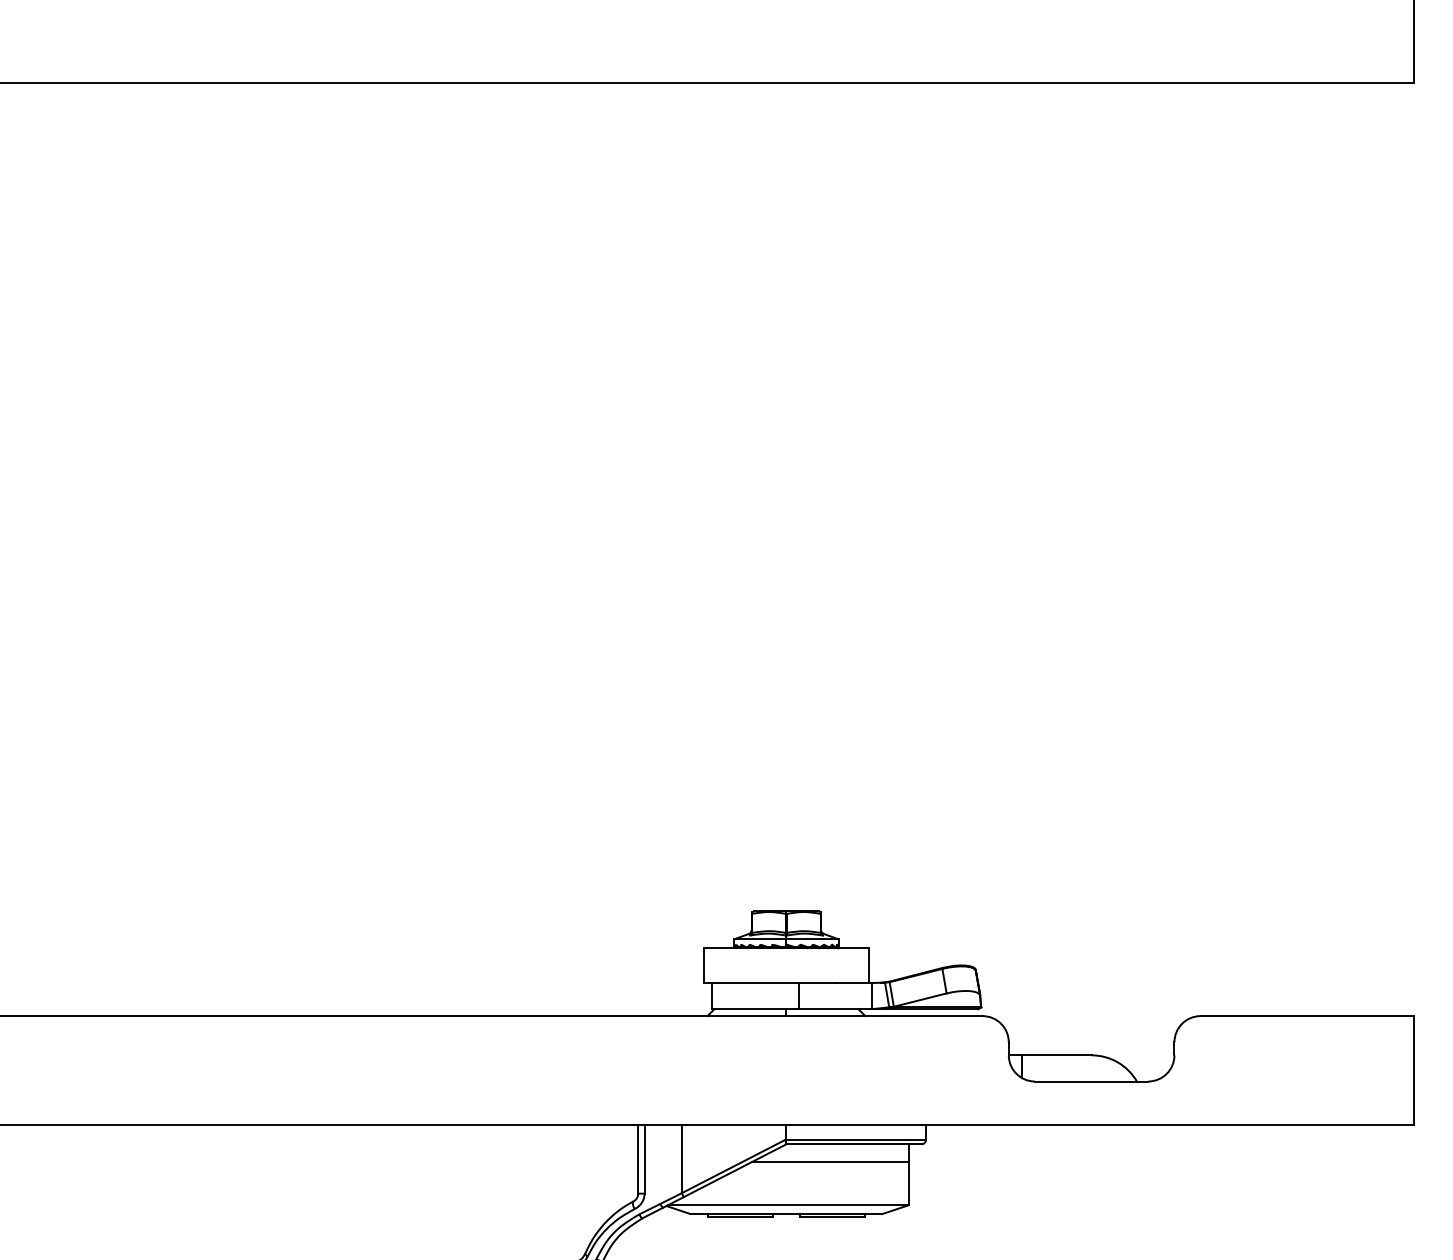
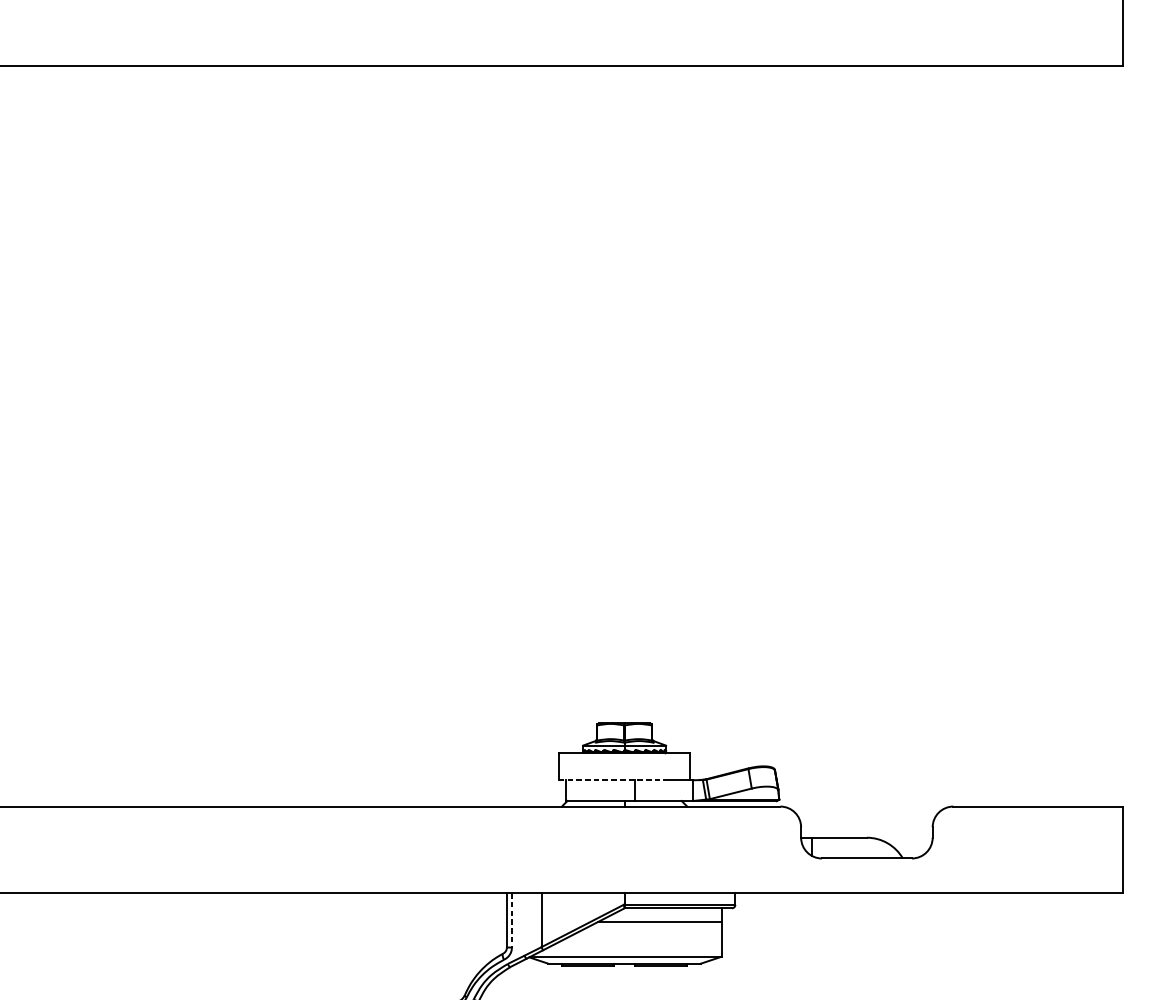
line: (770, 982) -> (611, 779), solid -> dashed
line: (644, 1159) -> (511, 920), solid -> dashed

